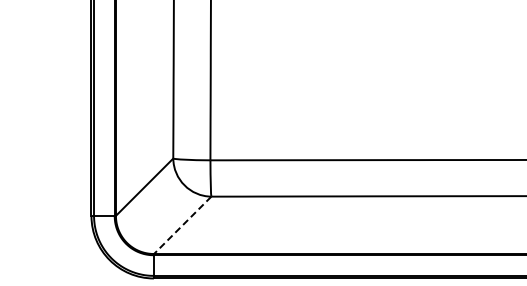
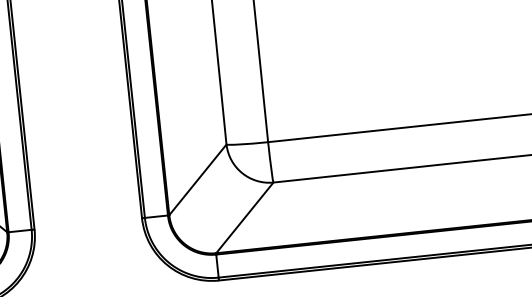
line: (182, 225) -> (244, 218), dashed -> solid

